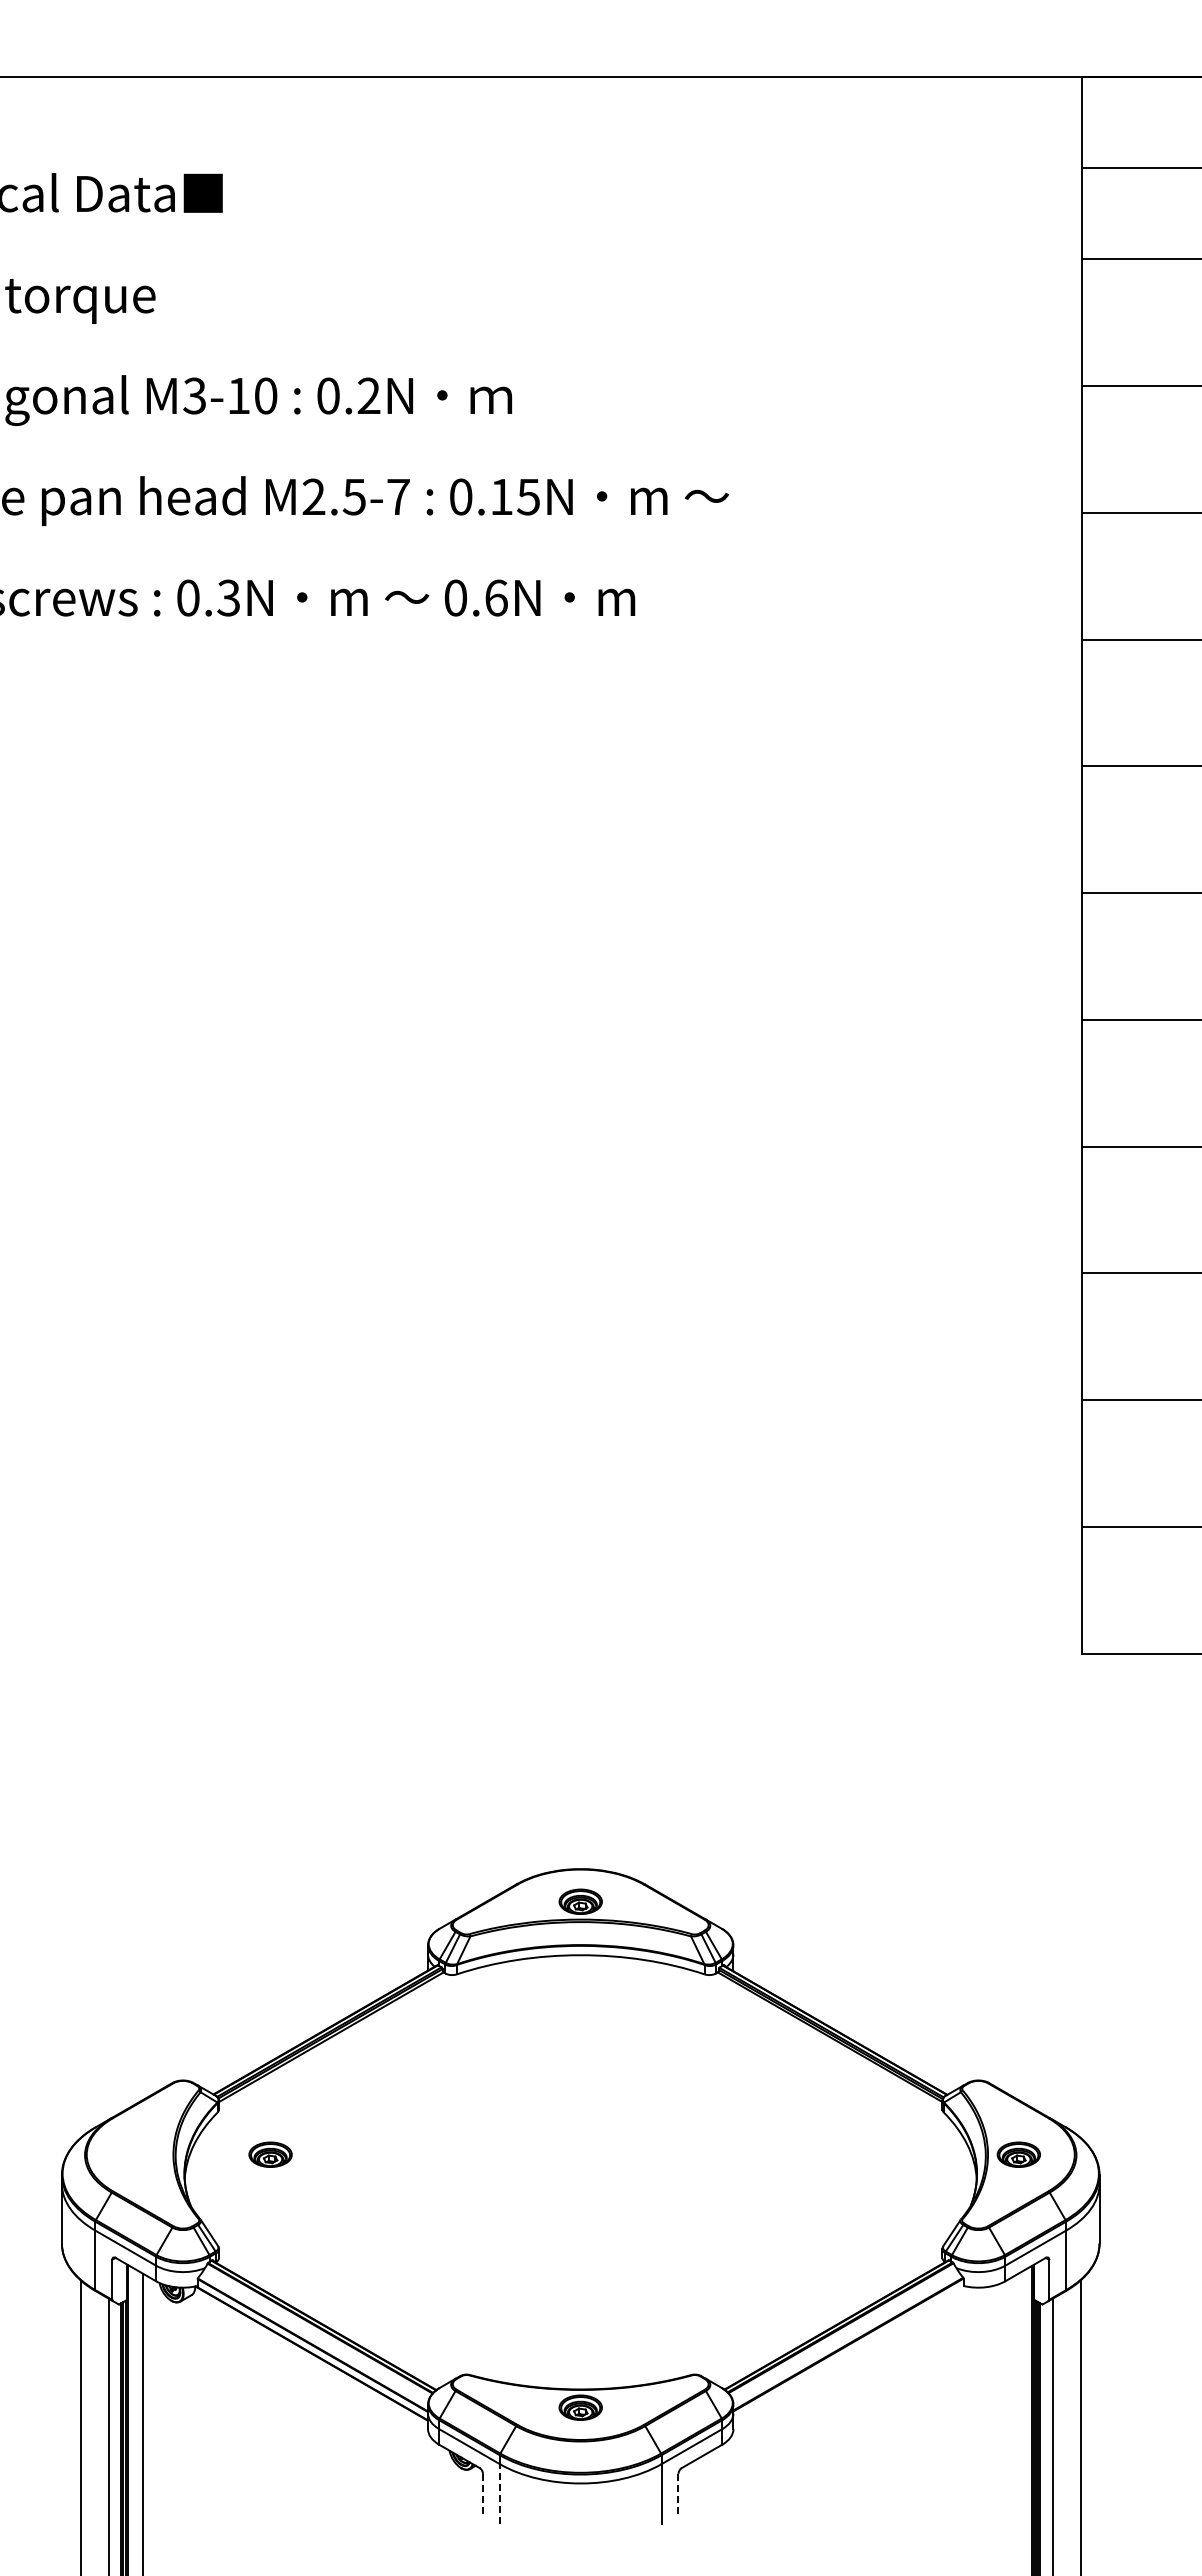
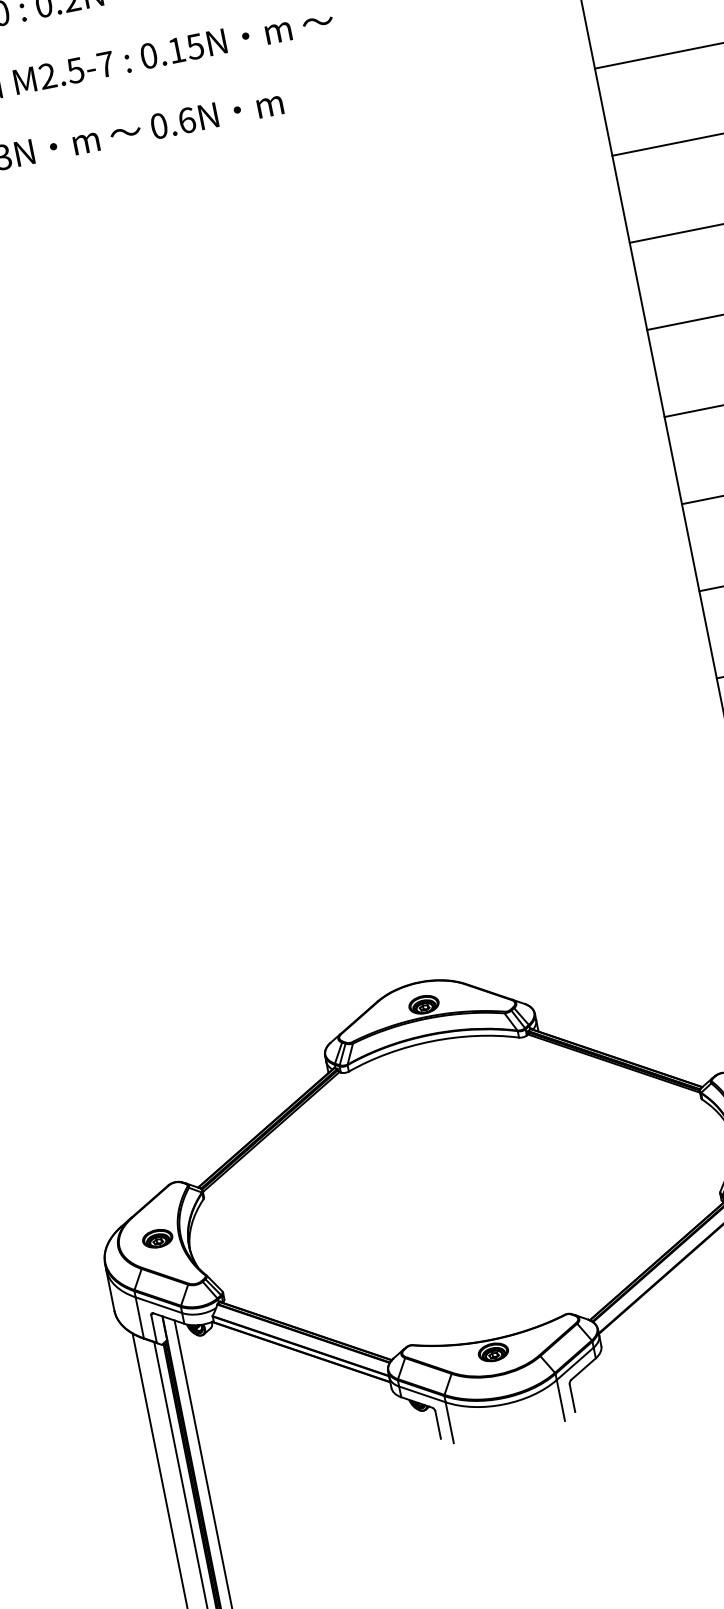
part: (270, 2154) -> (157, 1238), moved
line: (499, 2493) -> (449, 1422), dashed -> solid
line: (483, 2494) -> (438, 1425), dashed -> solid
line: (678, 2494) -> (572, 1398), dashed -> solid

